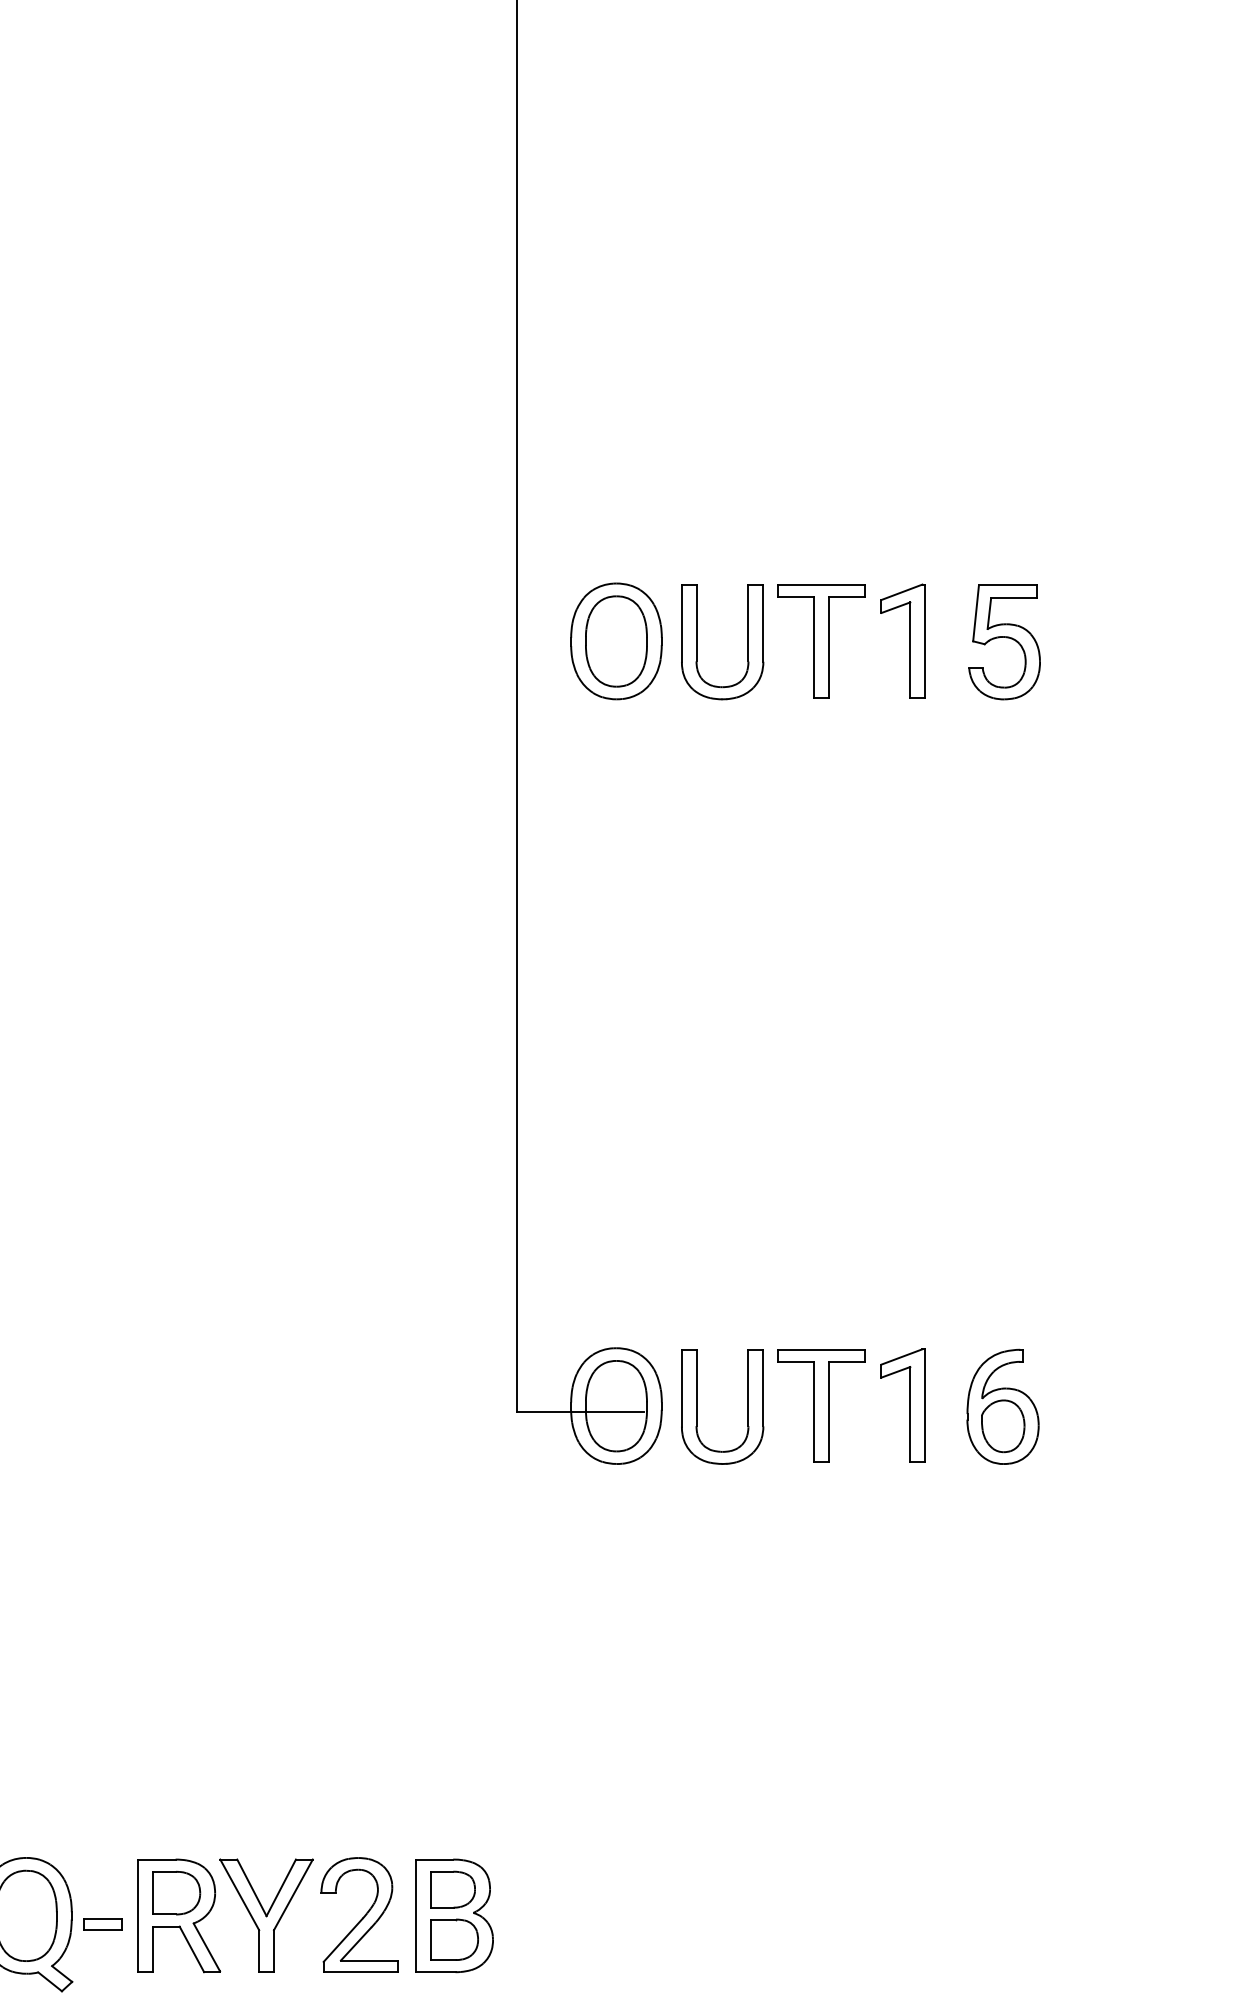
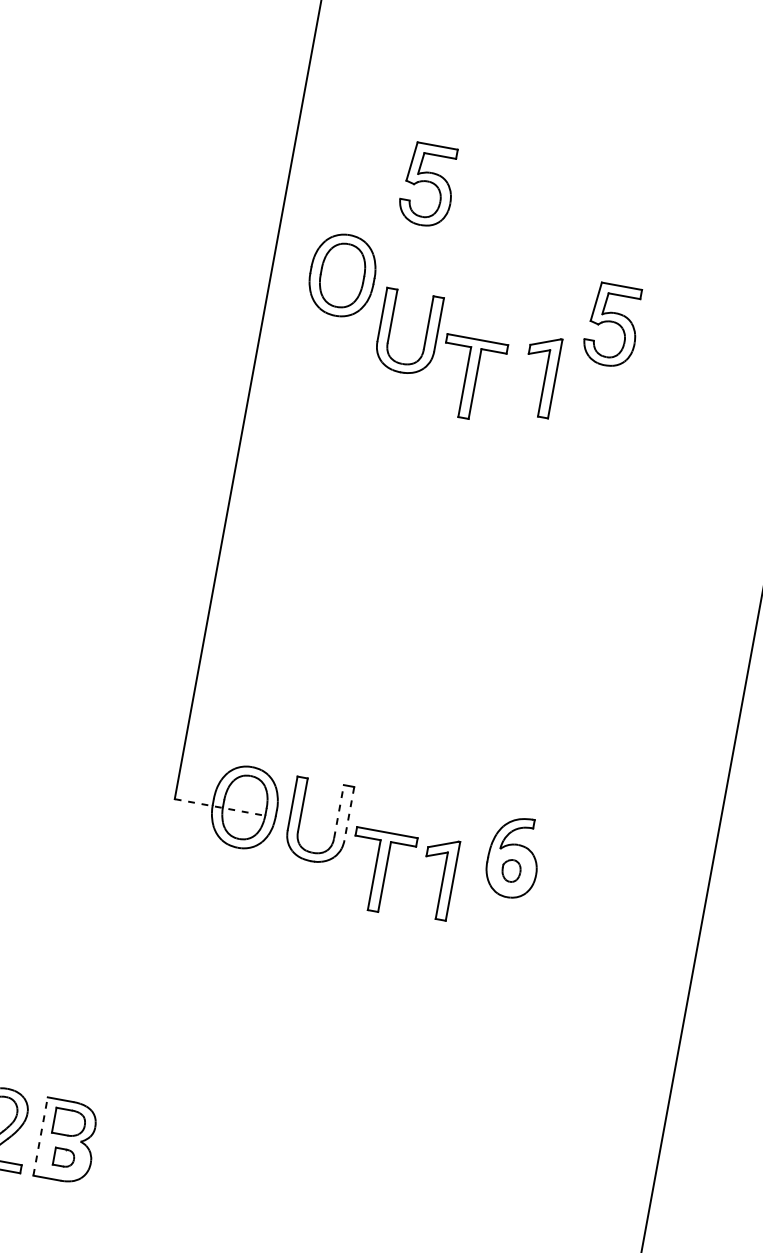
part: (712, 494) -> (428, 185), added
part: (909, 640) -> (544, 376), moved
part: (821, 641) -> (470, 378), moved
part: (697, 642) -> (390, 329), moved
line: (748, 1387) -> (339, 811), solid -> dashed
line: (763, 1388) -> (349, 813), solid -> dashed
part: (821, 1405) -> (380, 871), moved
part: (909, 1405) -> (442, 879), moved
line: (580, 1412) -> (219, 807), solid -> dashed
part: (1003, 1426) -> (511, 871), size x0.6
line: (416, 1915) -> (40, 1136), solid -> dashed
part: (454, 1939) -> (64, 1157), size x0.6

